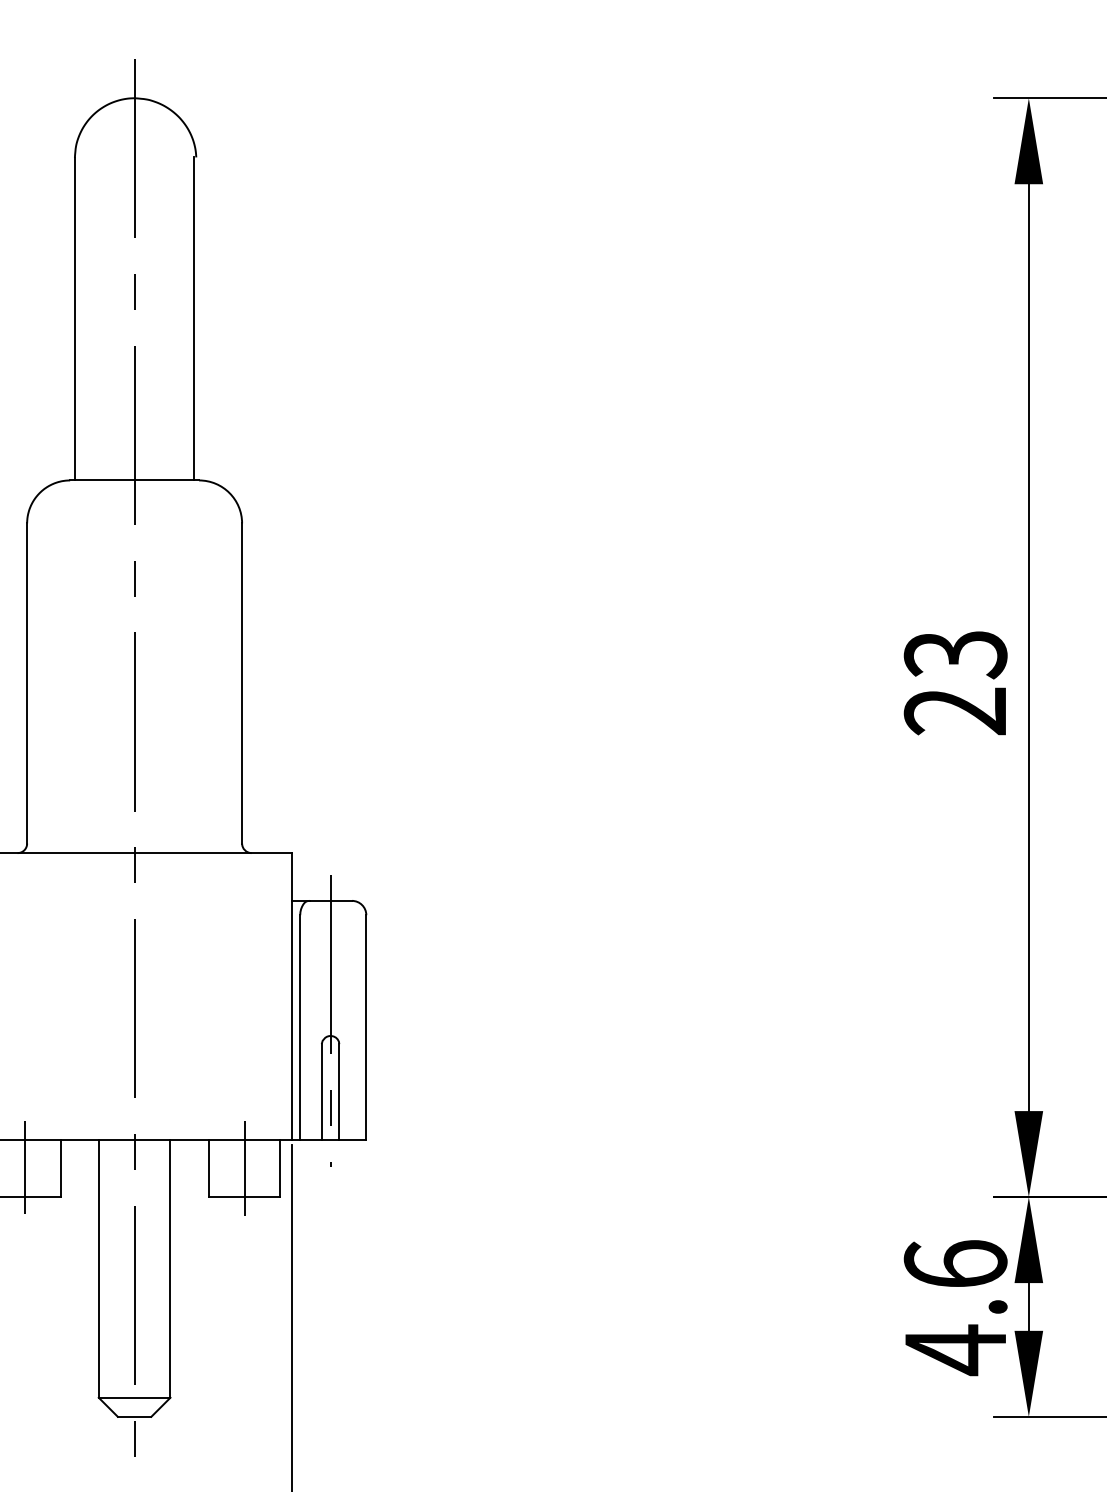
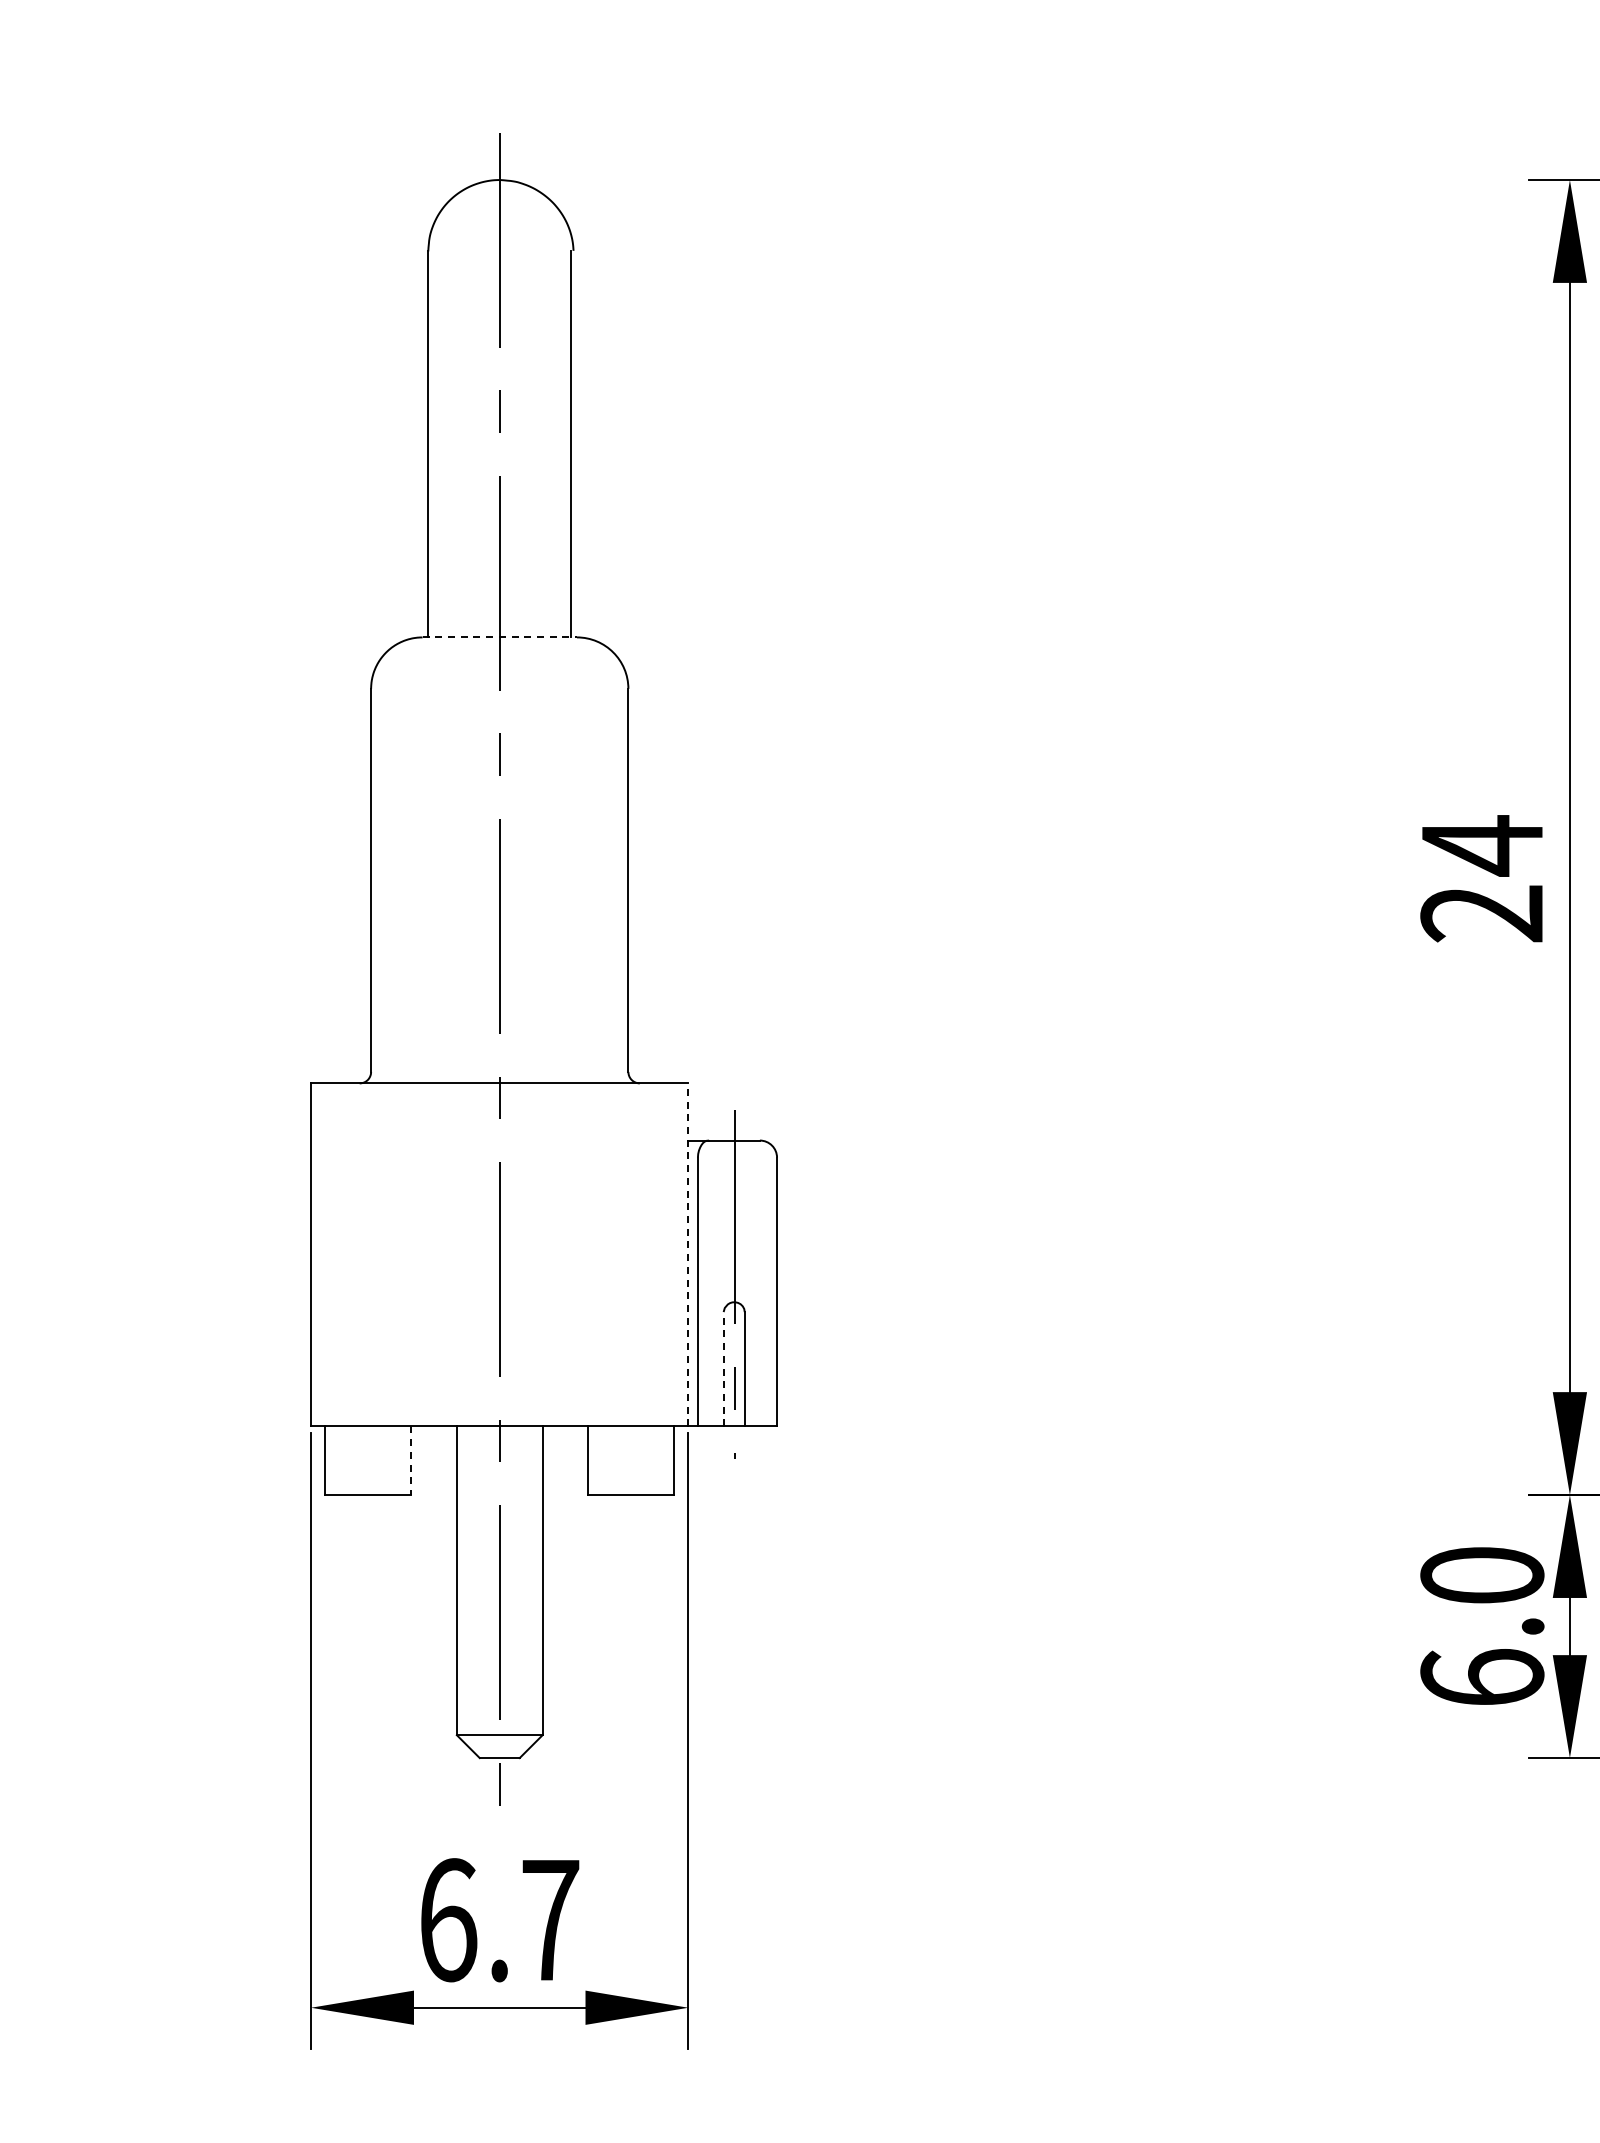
line: (135, 480) -> (500, 637), solid -> dashed
text: (955, 654) -> (1482, 845), 23 -> 24
line: (292, 996) -> (688, 1254), solid -> dashed
line: (321, 1091) -> (723, 1368), solid -> dashed
line: (24, 1166) -> (368, 1458), removed
line: (244, 1168) -> (631, 1460), removed
line: (60, 1169) -> (411, 1461), solid -> dashed
text: (955, 1307) -> (1482, 1627), 4.6 -> 6.0

